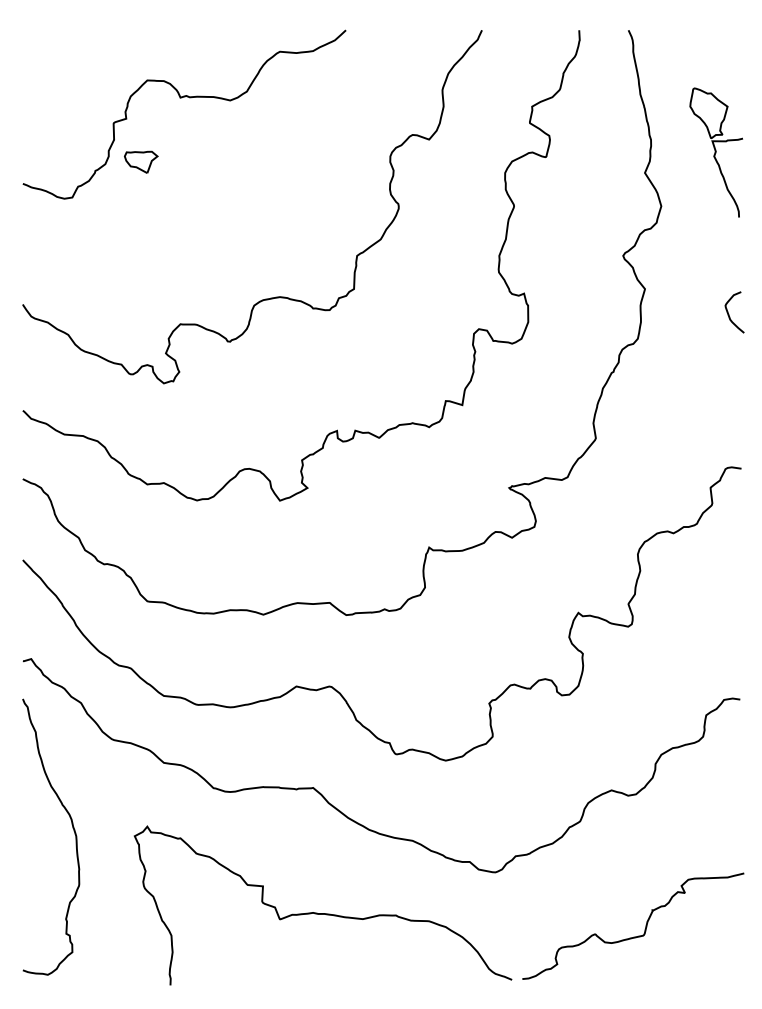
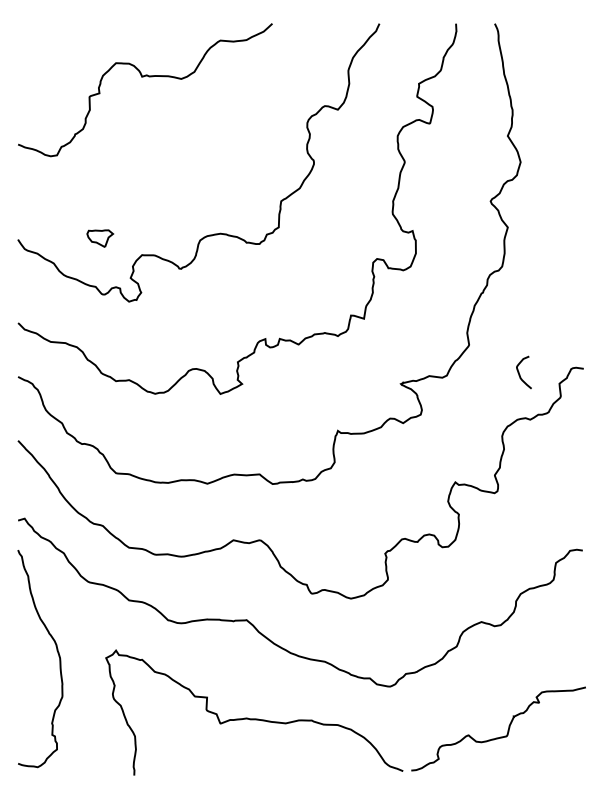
part: (715, 152) -> (563, 119), removed
part: (141, 161) -> (100, 237), moved
curve: (729, 314) -> (520, 374), moved

